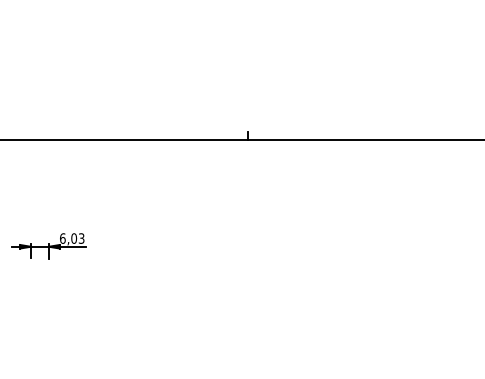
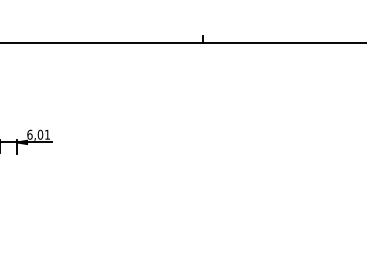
text: (81, 238) -> (47, 134), 6,03 -> 6,01

